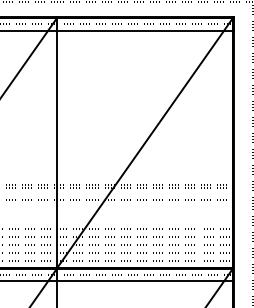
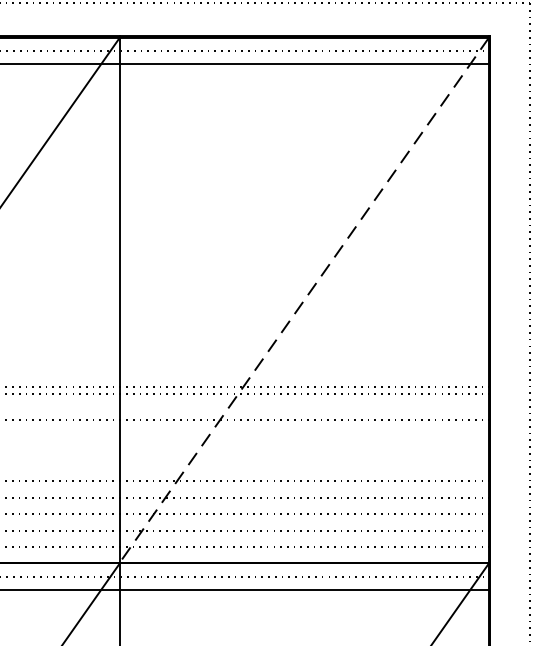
line: (145, 143) -> (305, 300), solid -> dashed

